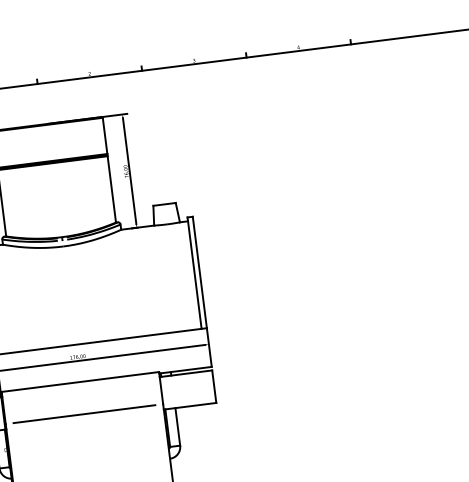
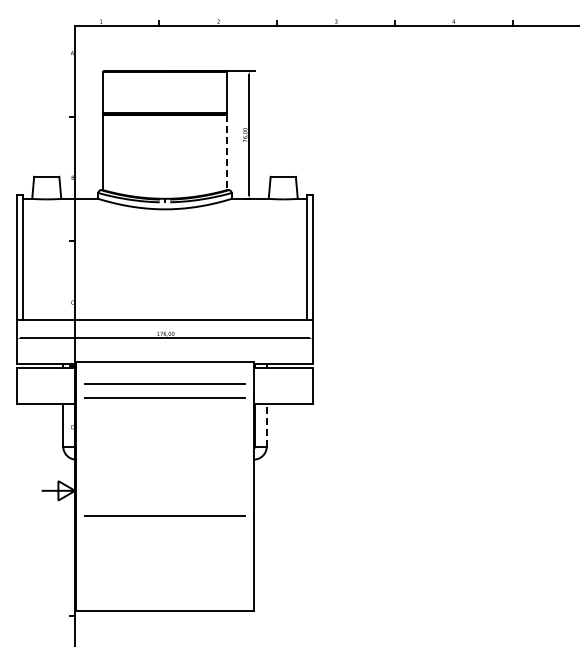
line: (111, 190) -> (226, 153), solid -> dashed
line: (82, 401) -> (164, 383), added
line: (177, 426) -> (266, 424), solid -> dashed

